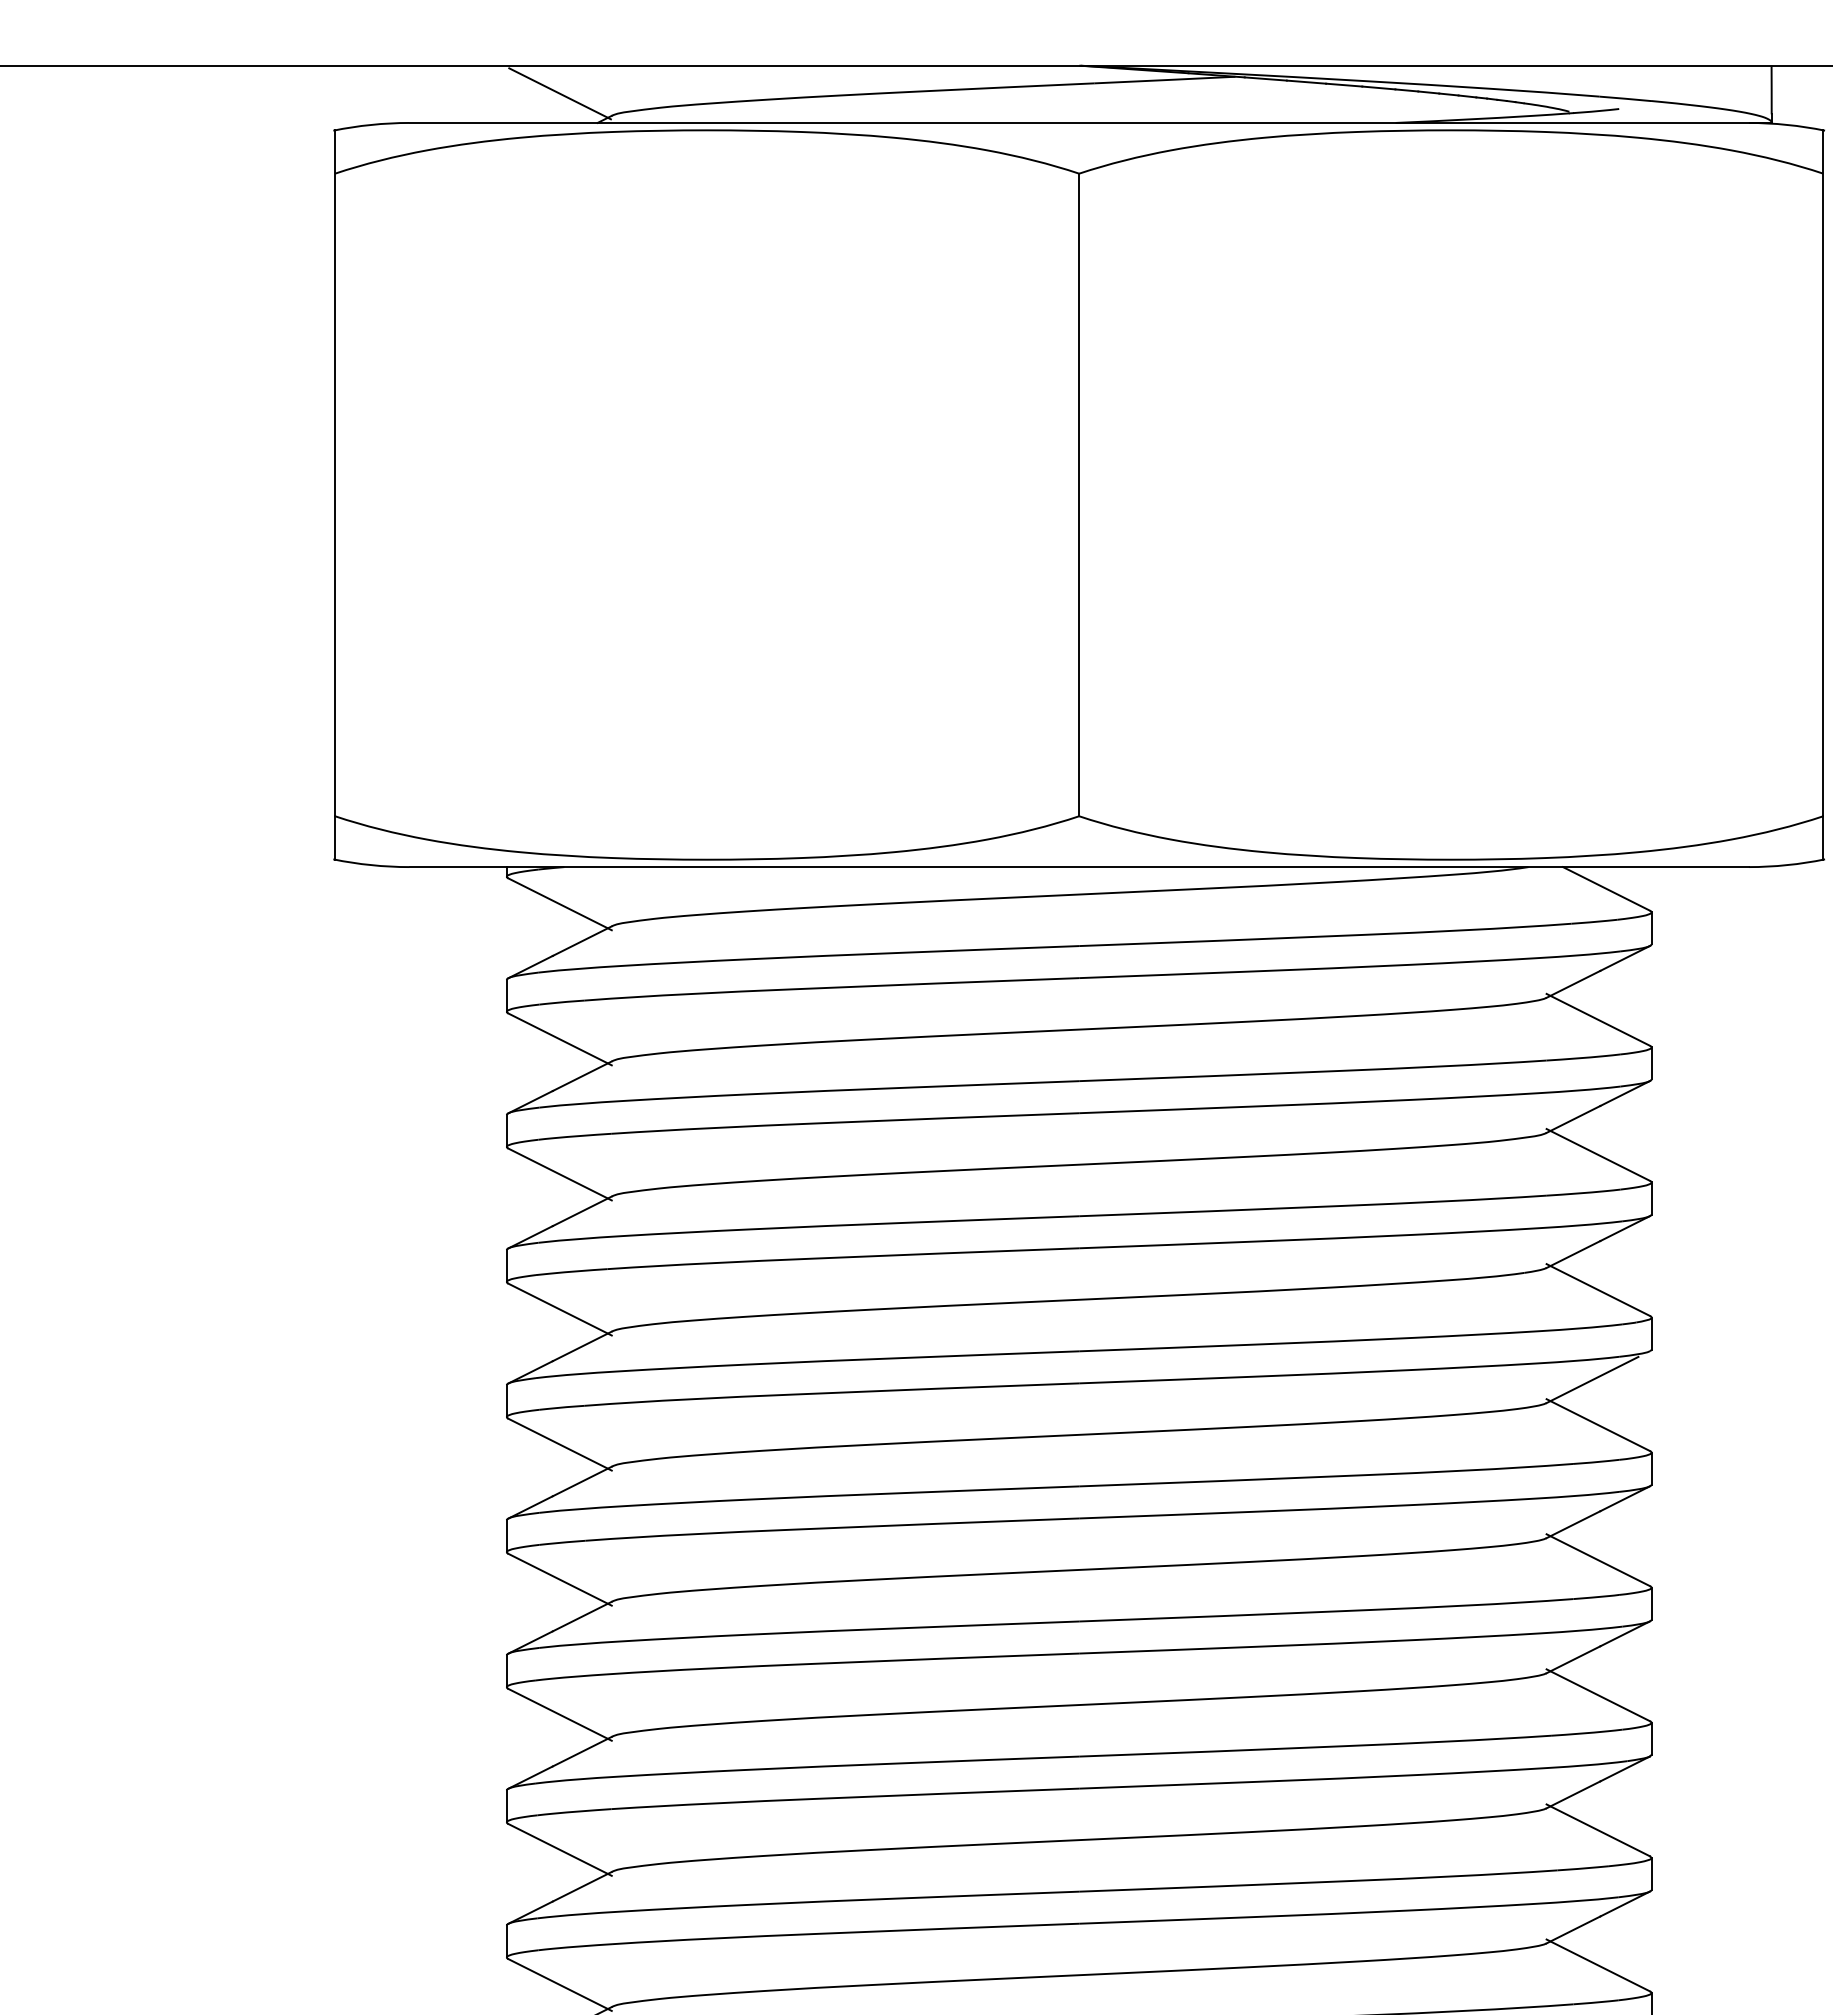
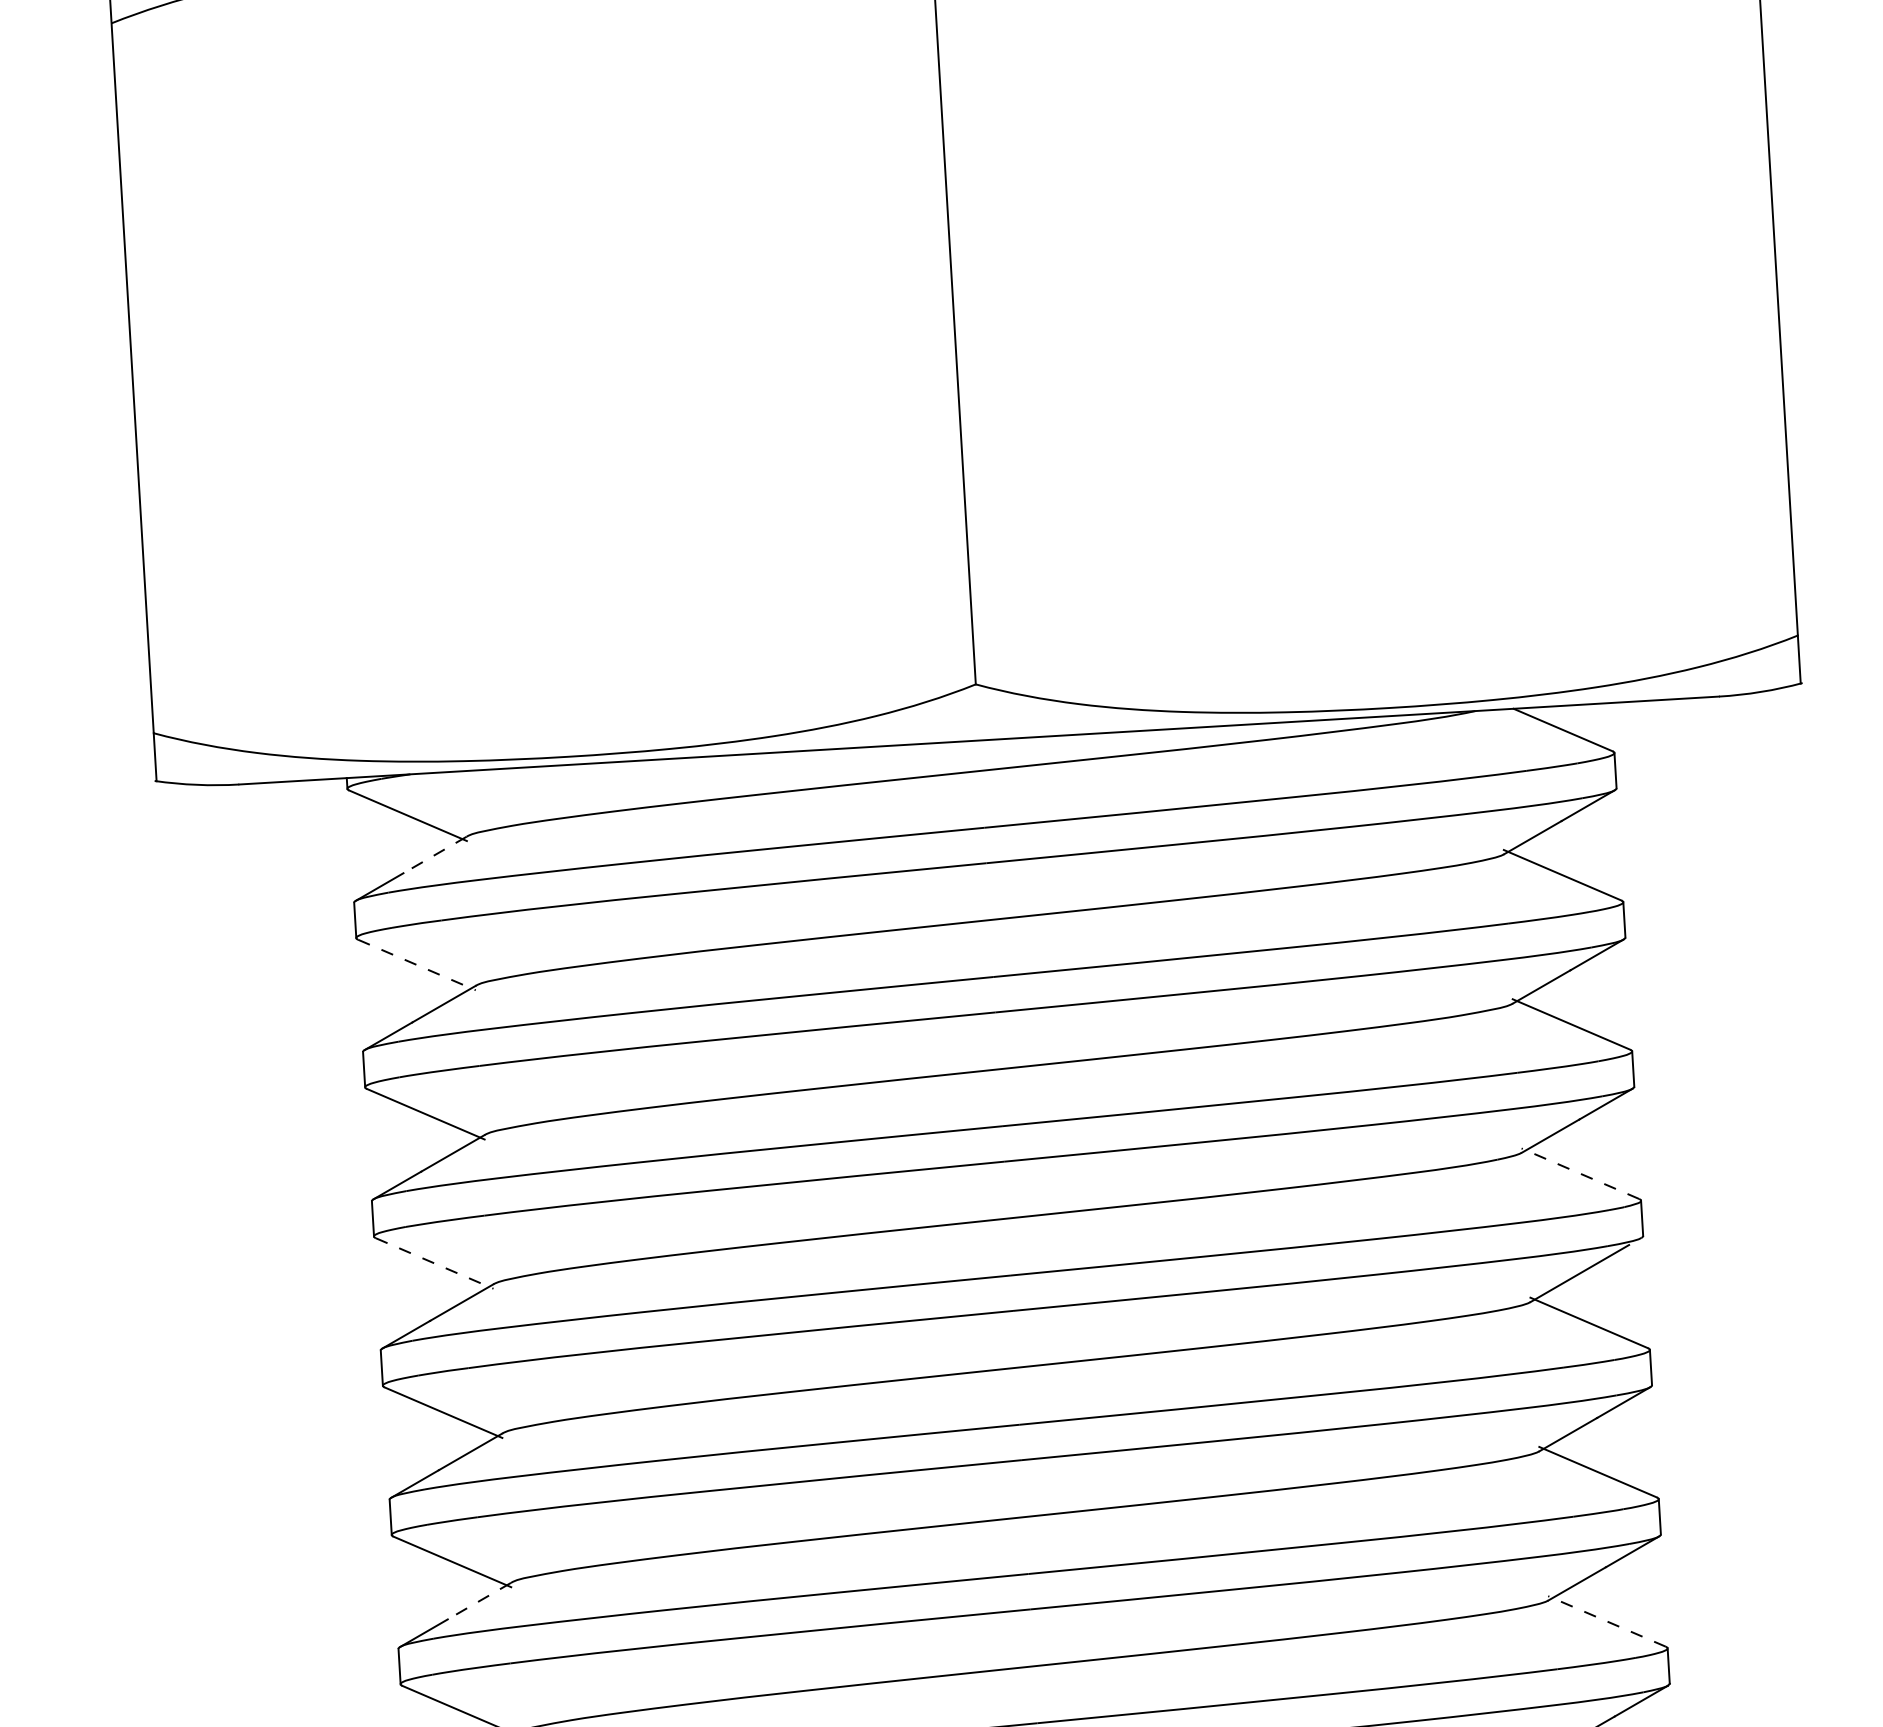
line: (582, 941) -> (435, 855), solid -> dashed
line: (560, 1039) -> (417, 965), solid -> dashed
line: (1598, 1290) -> (1580, 1174), solid -> dashed
line: (560, 1309) -> (435, 1263), solid -> dashed
line: (582, 1616) -> (479, 1601), solid -> dashed
line: (1598, 1695) -> (1607, 1621), solid -> dashed

